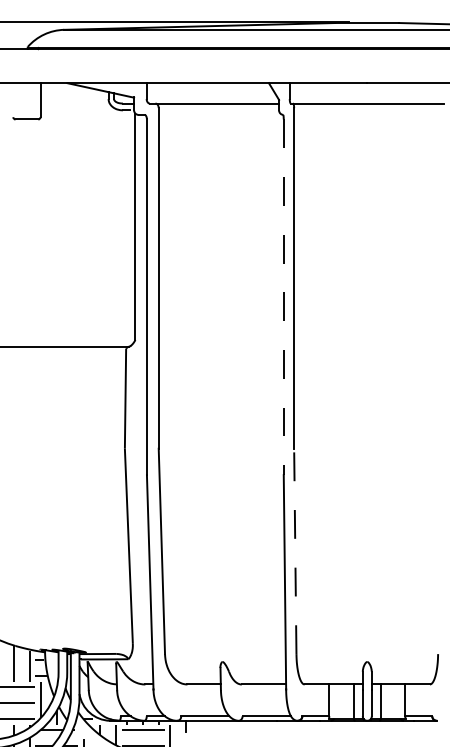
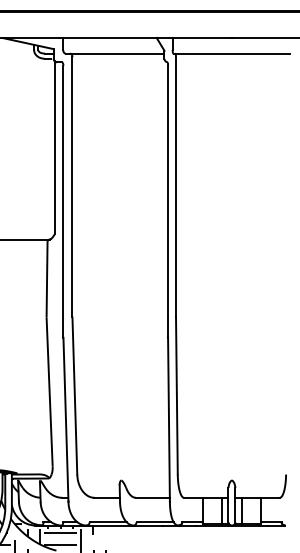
line: (283, 297) -> (167, 201), dashed -> solid
line: (295, 551) -> (177, 396), dashed -> solid

